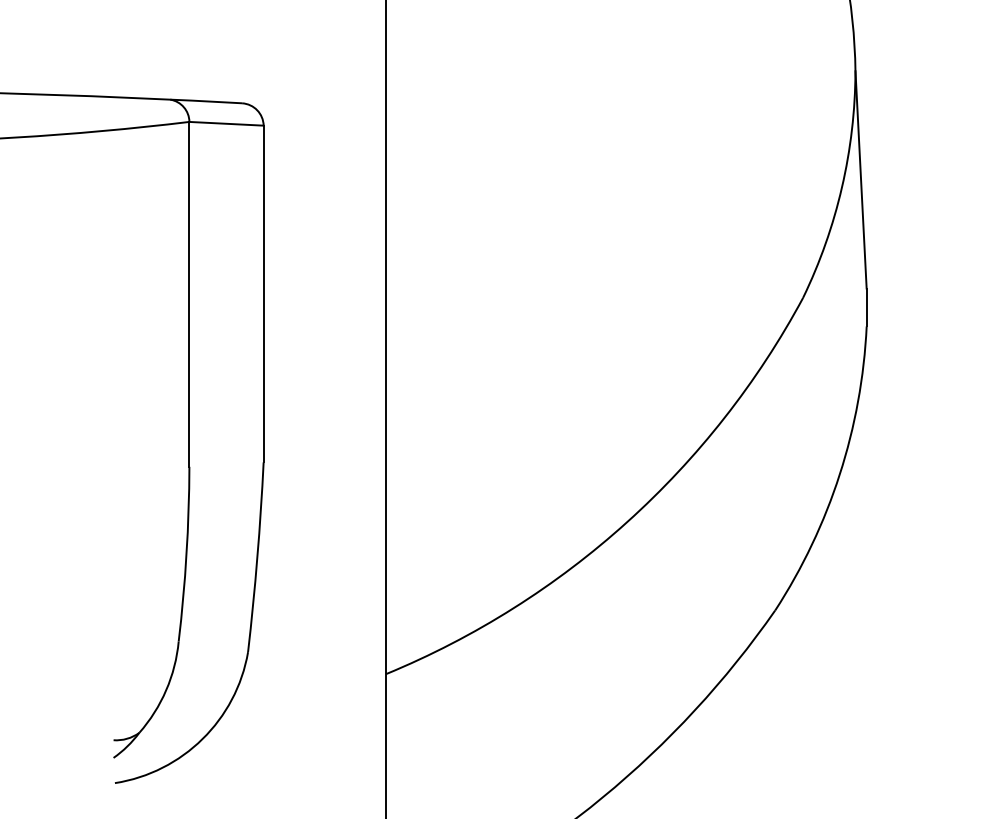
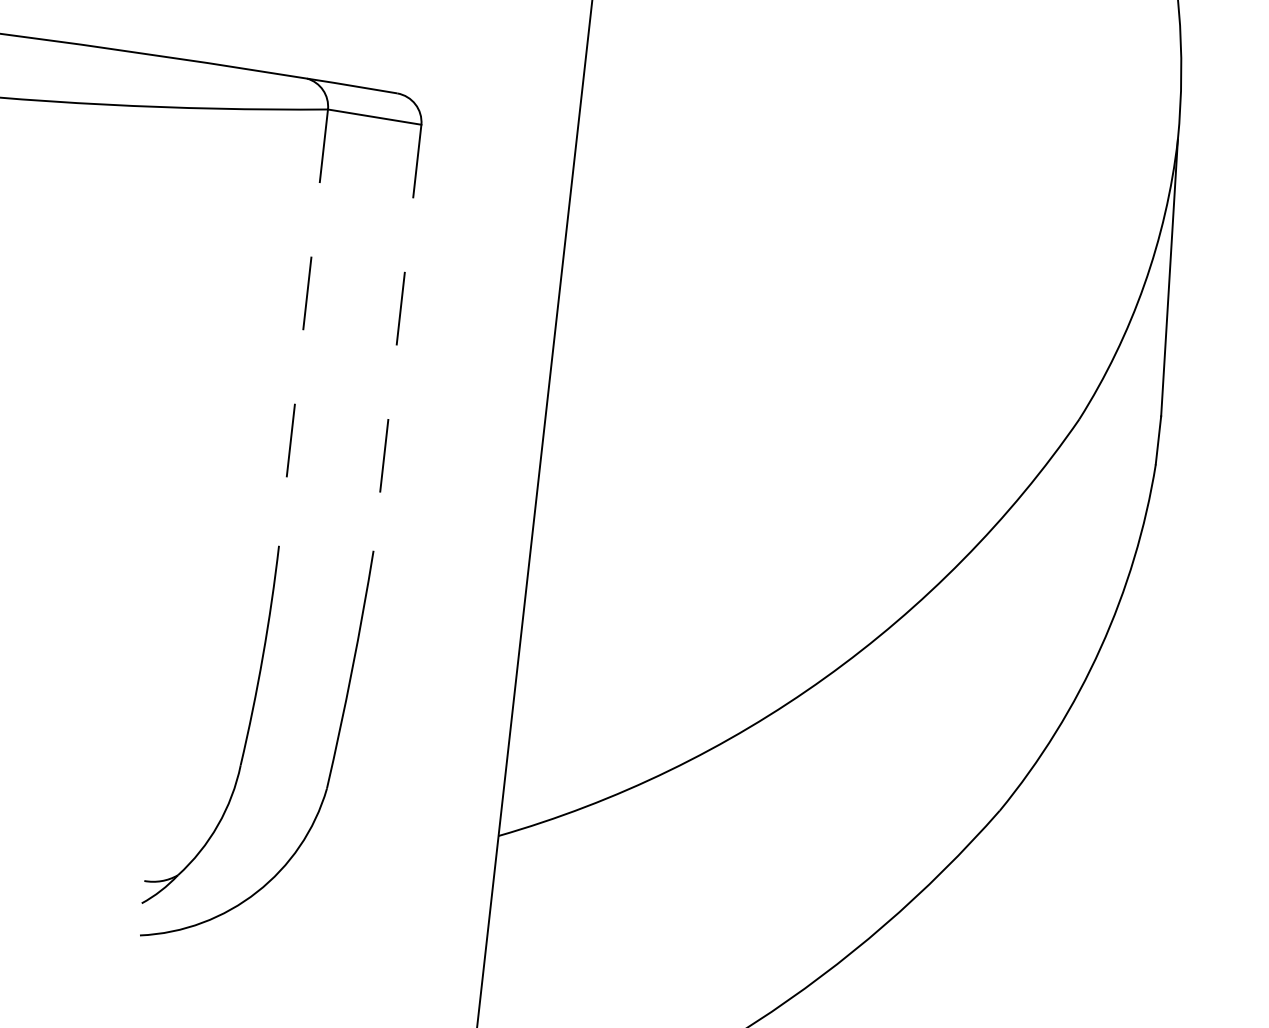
line: (189, 294) -> (303, 327), solid -> dashed
line: (263, 294) -> (397, 338), solid -> dashed

